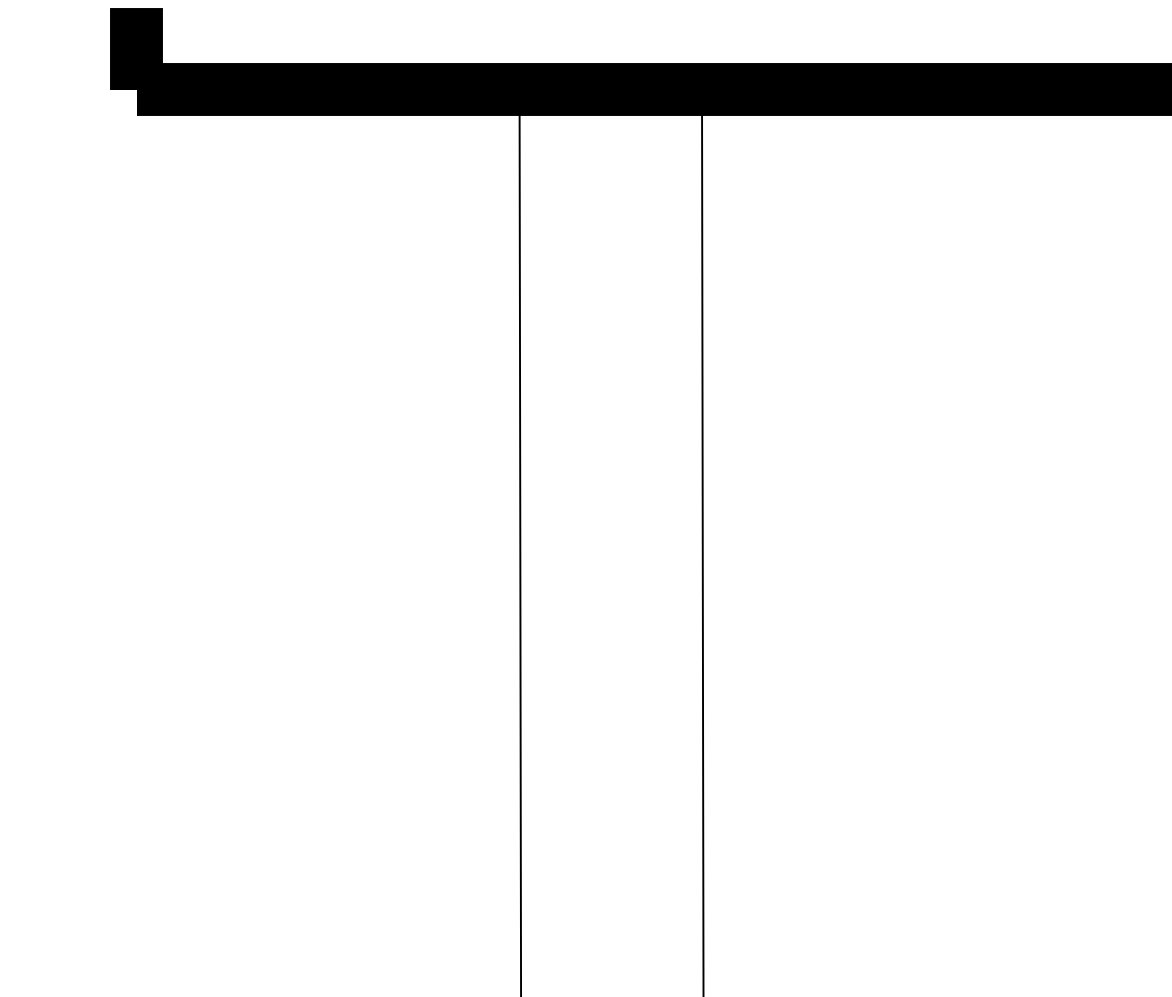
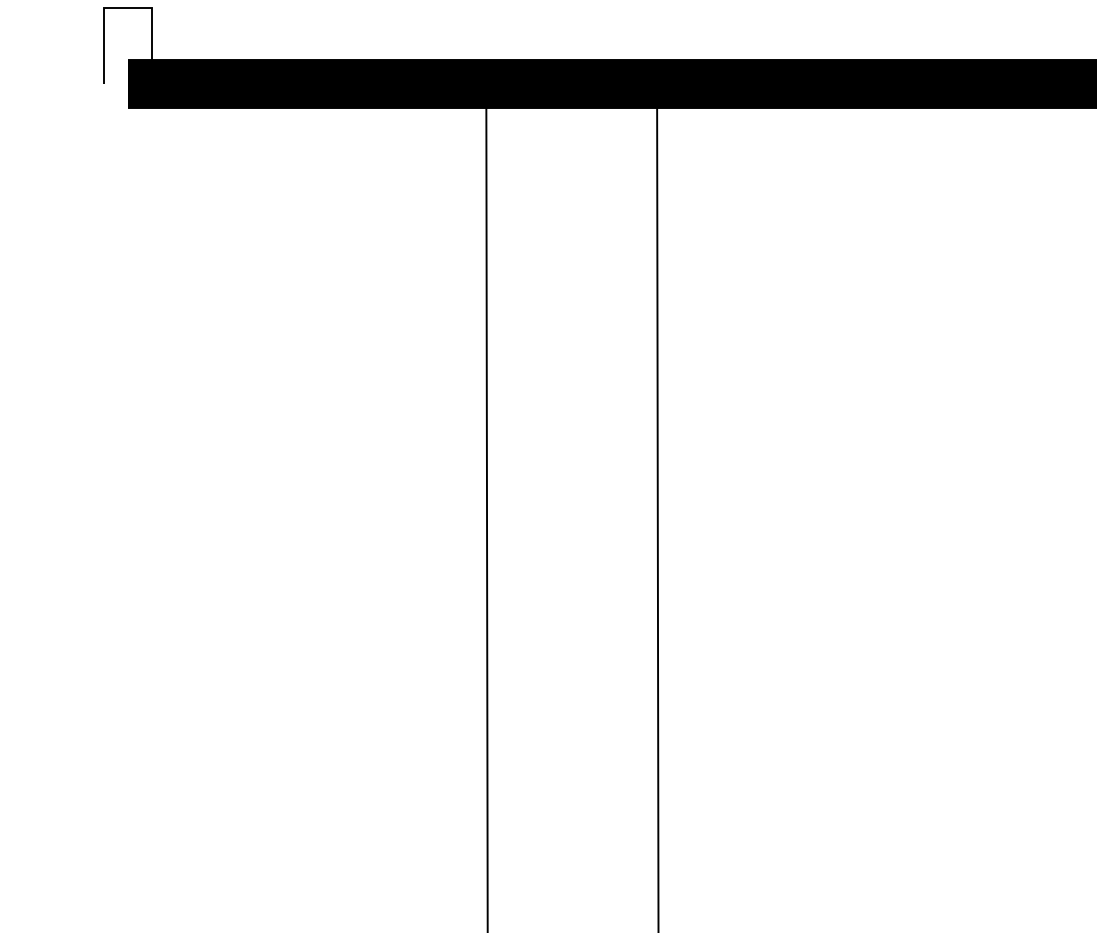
fill: (136, 49) -> (127, 46), removed

